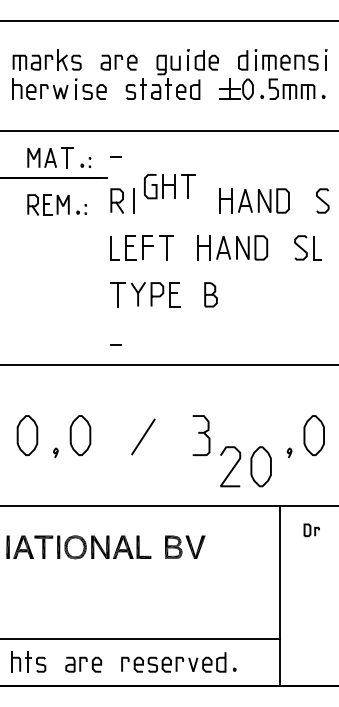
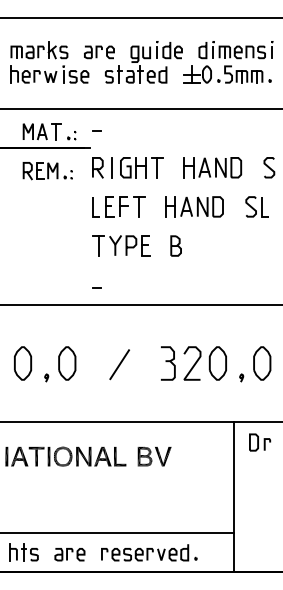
part: (169, 186) -> (141, 167), moved
part: (245, 466) -> (204, 363), moved
part: (312, 530) -> (260, 442), size x1.67

